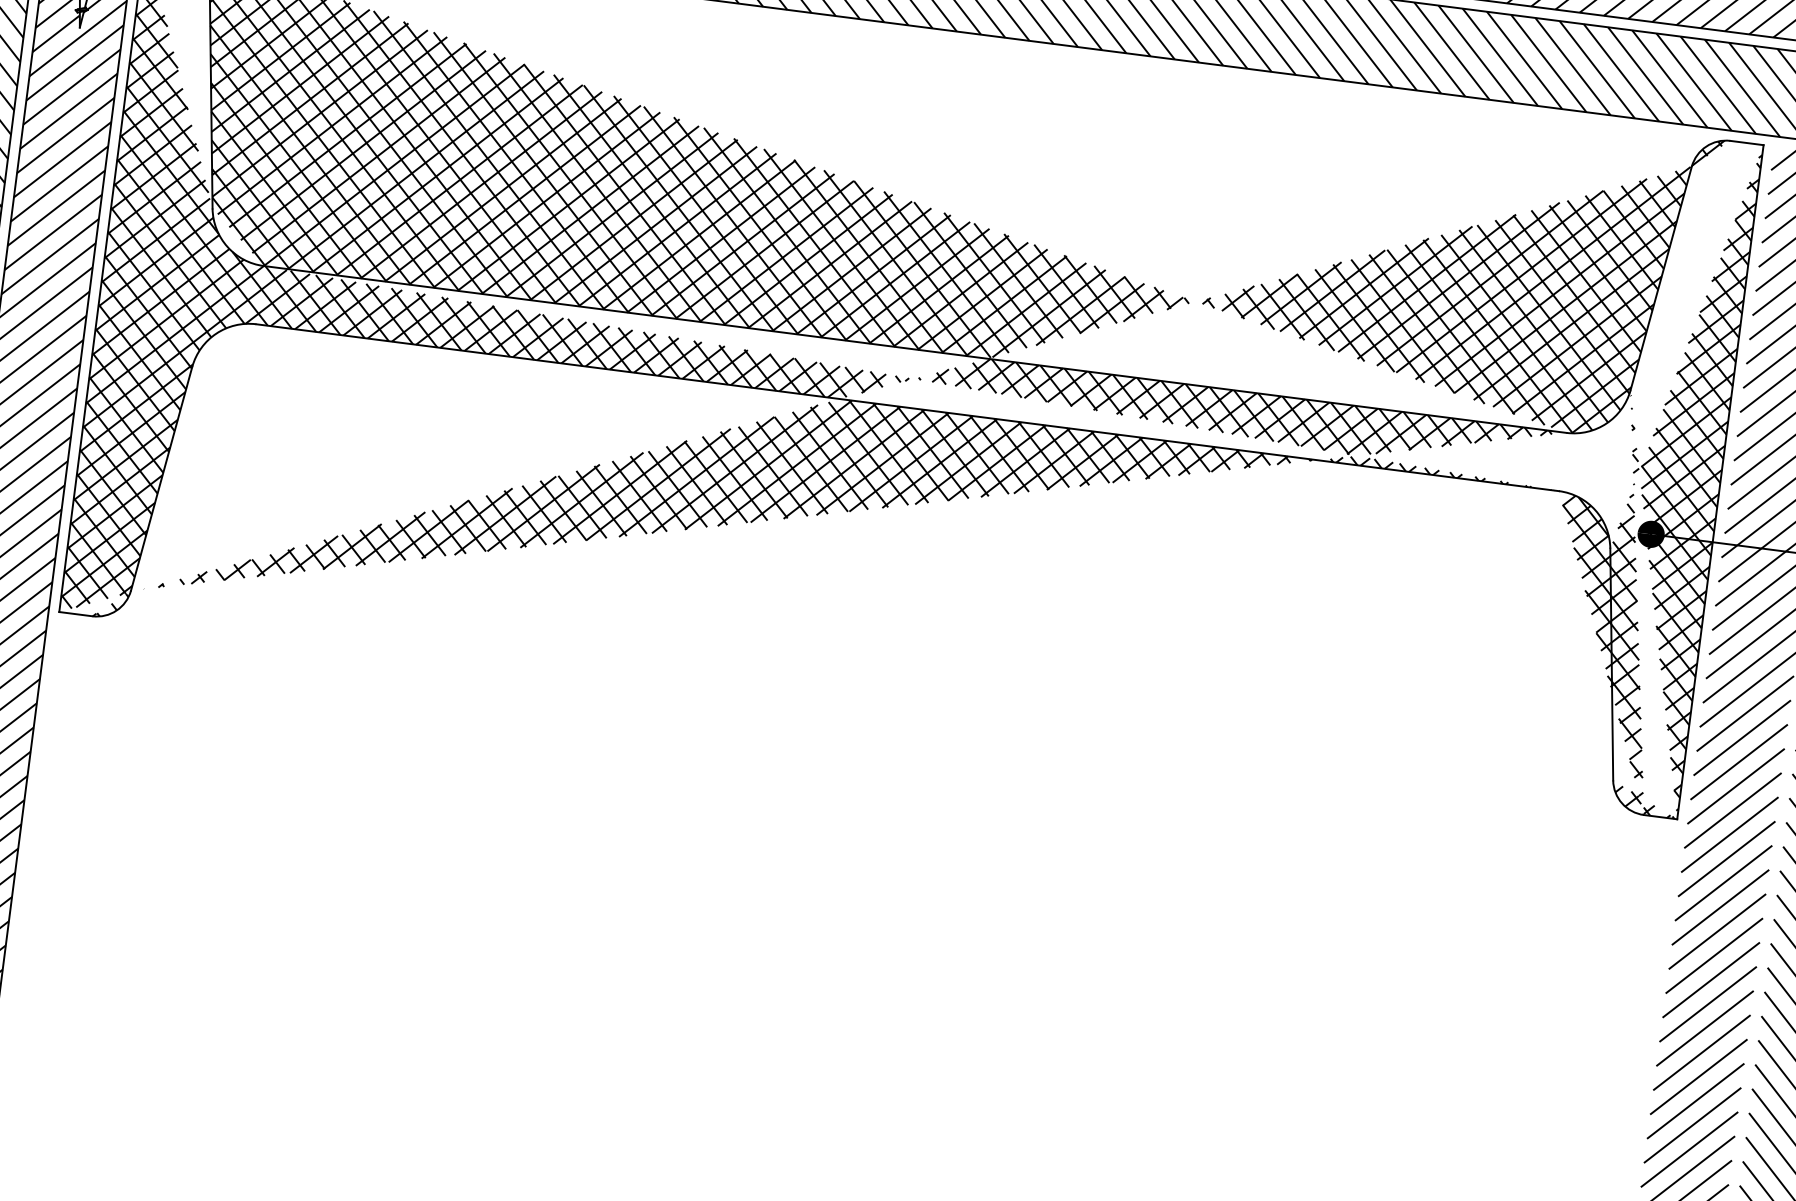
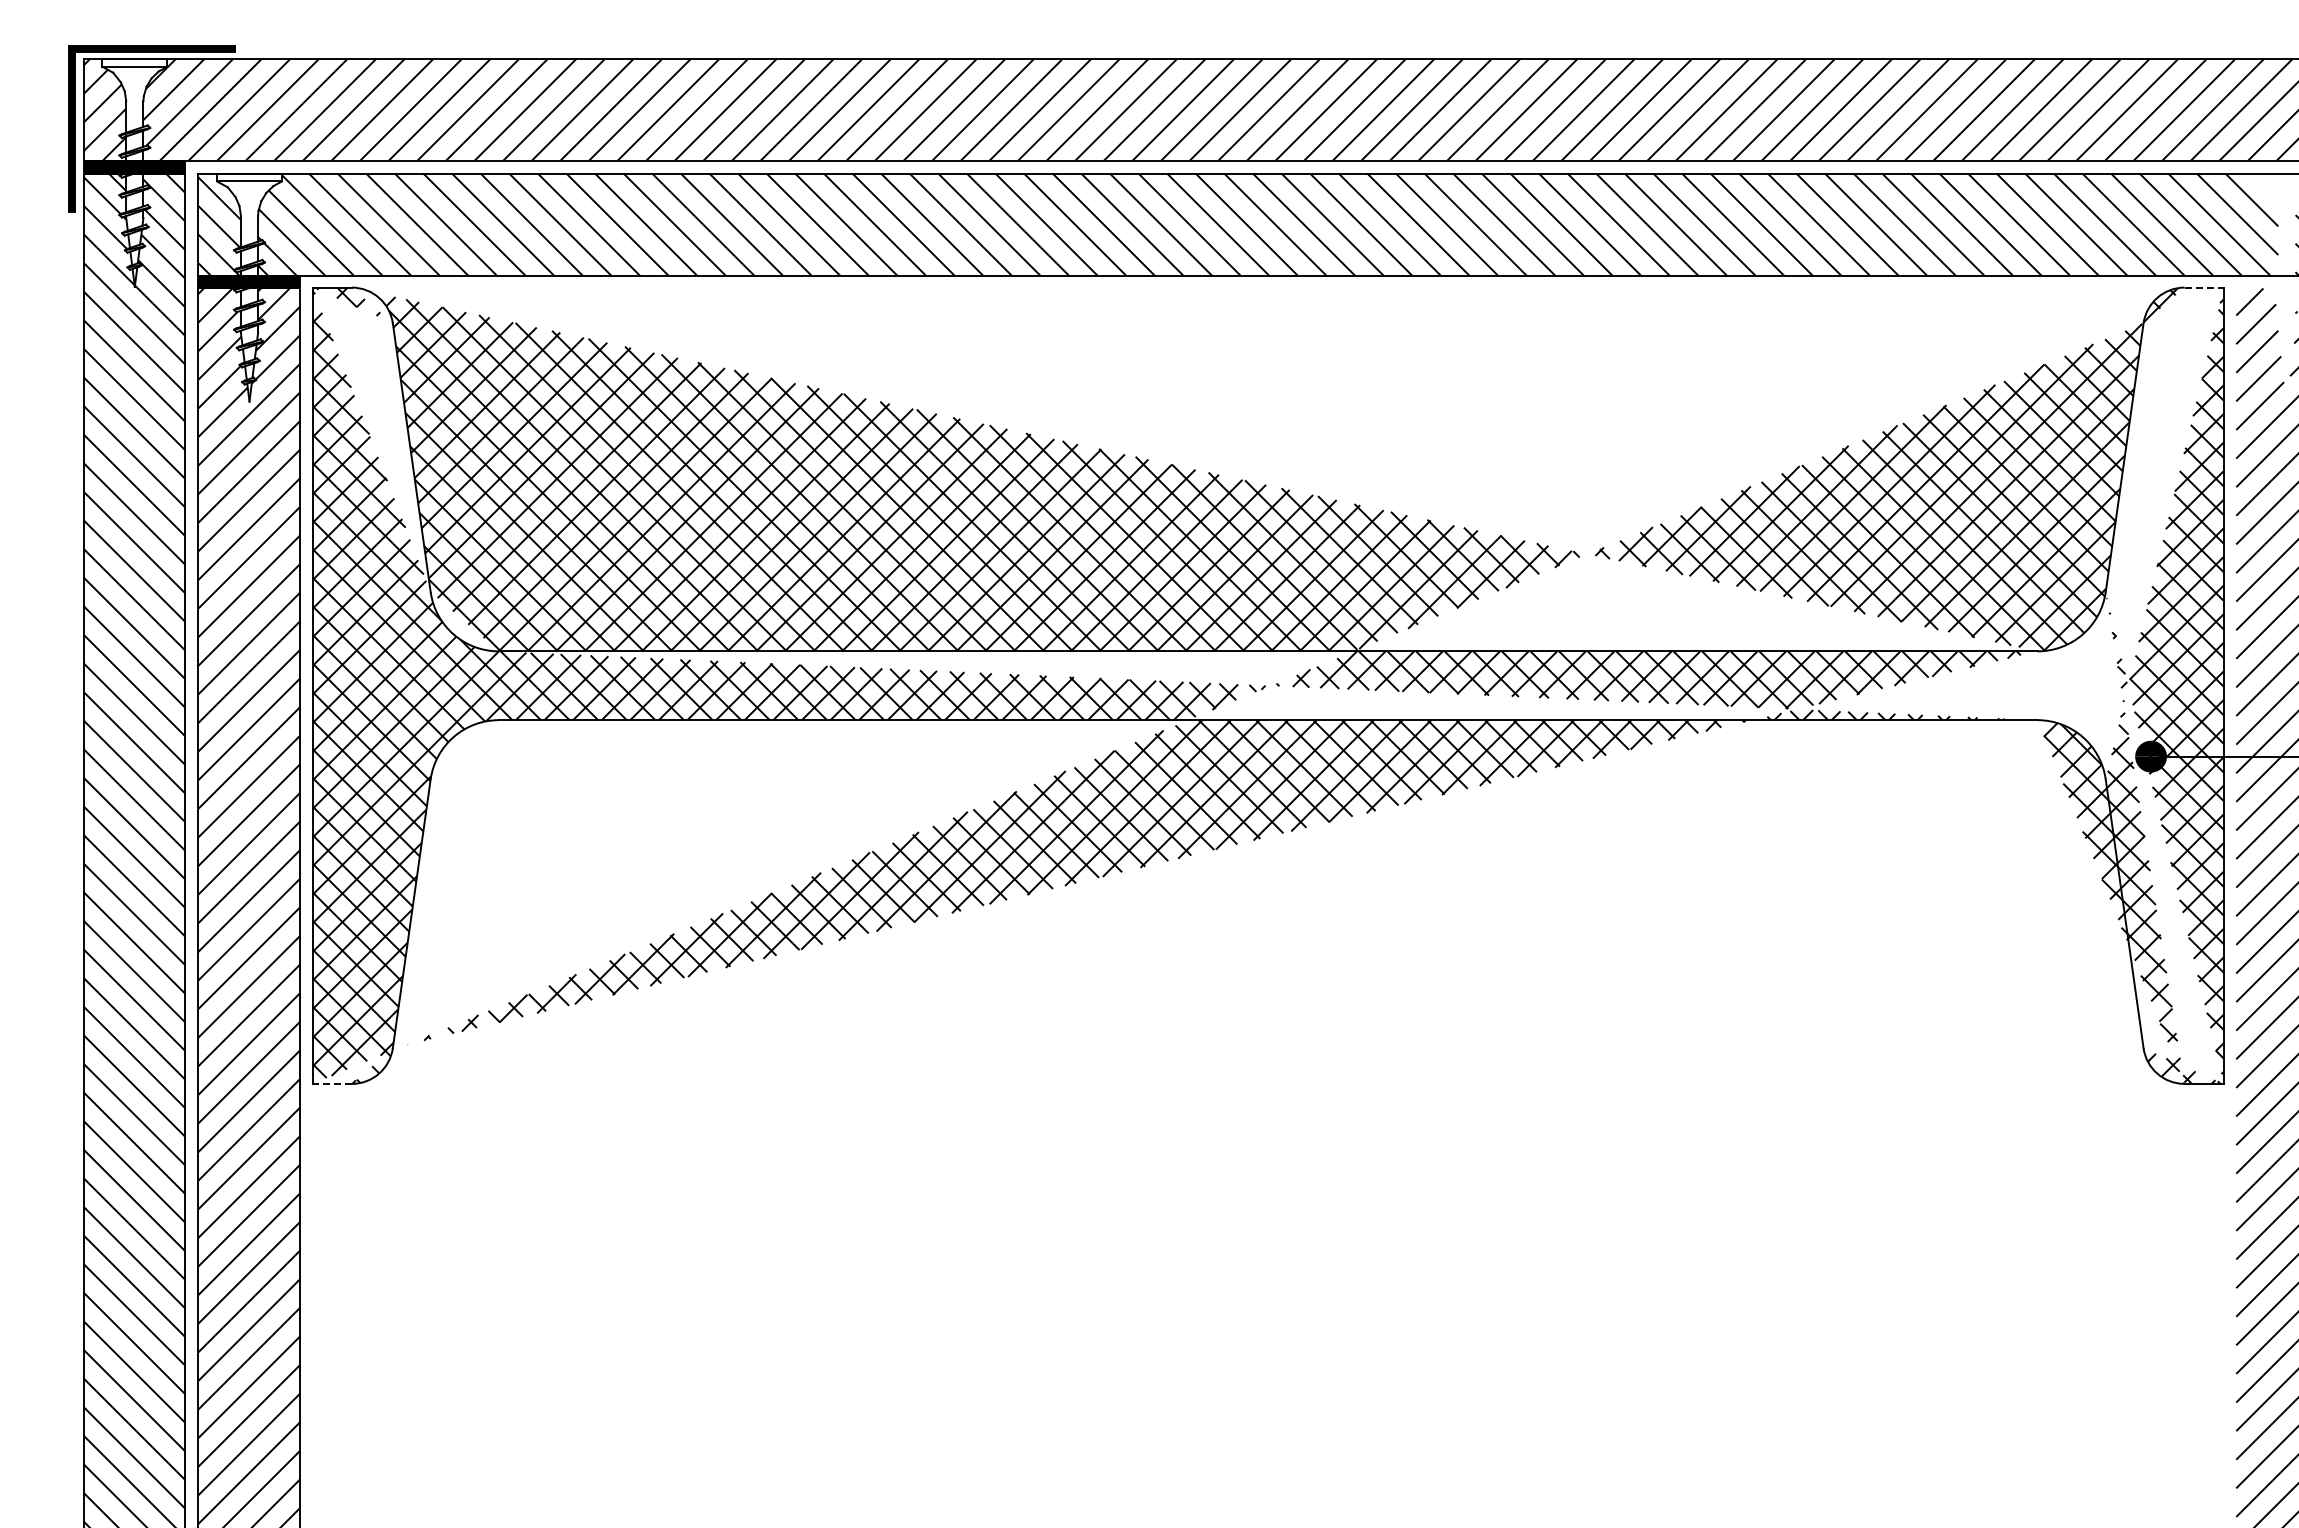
line: (1747, 142) -> (2204, 287), solid -> dashed
line: (76, 613) -> (332, 1083), solid -> dashed

